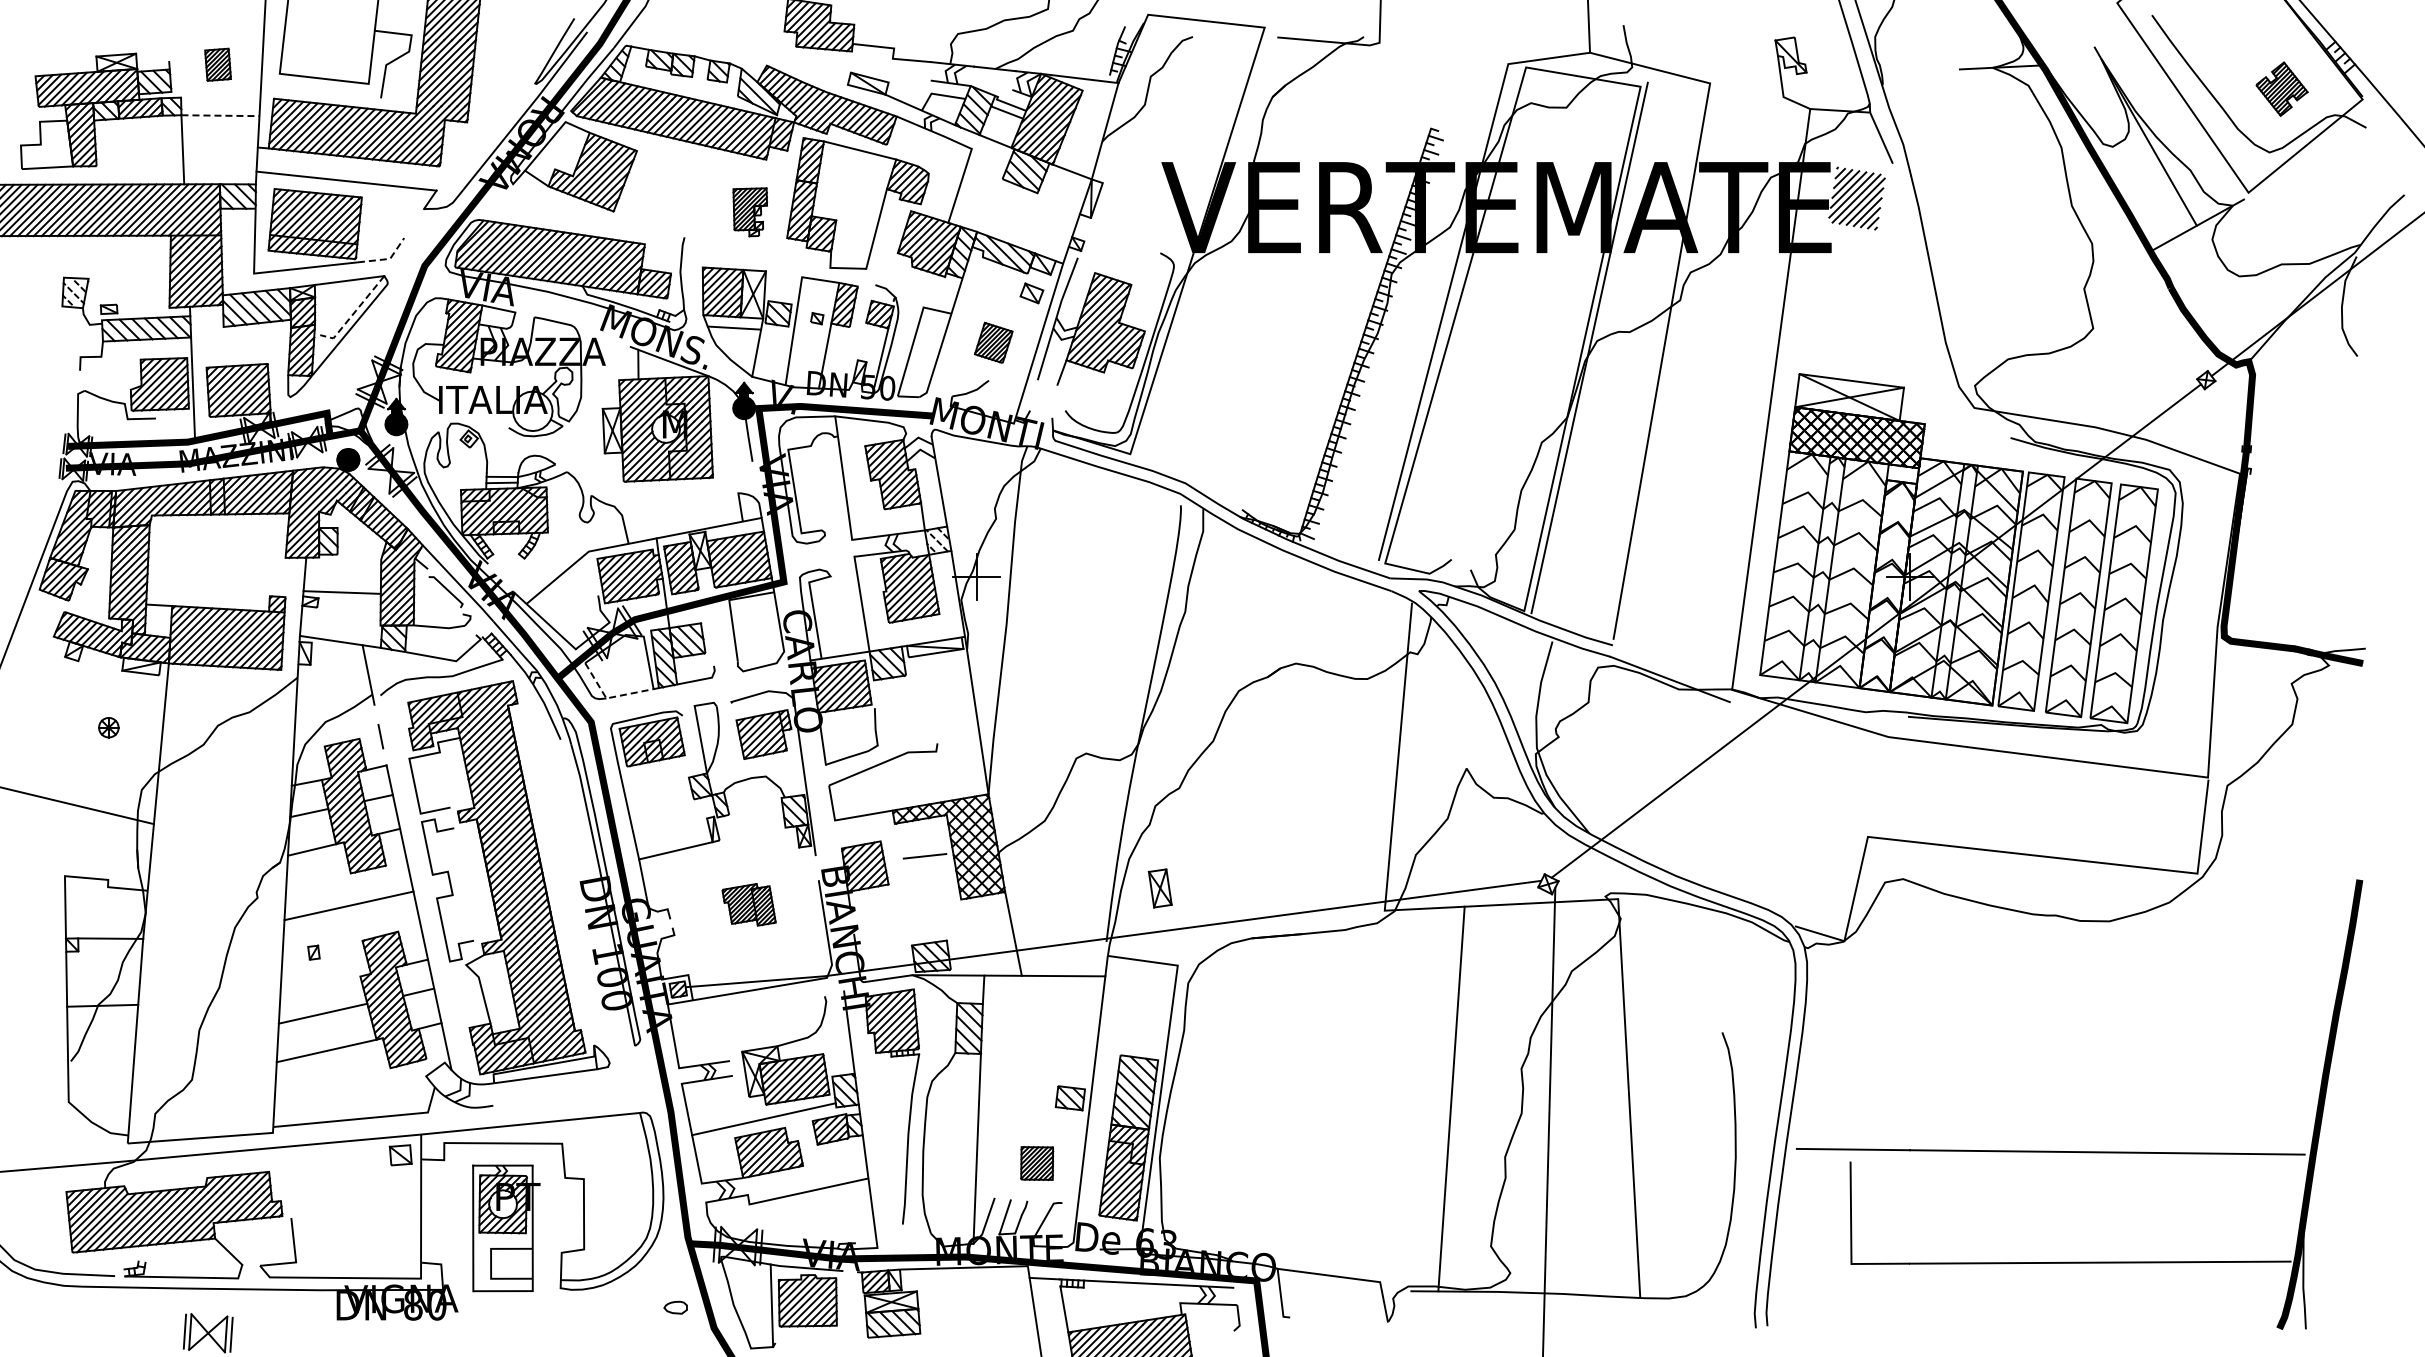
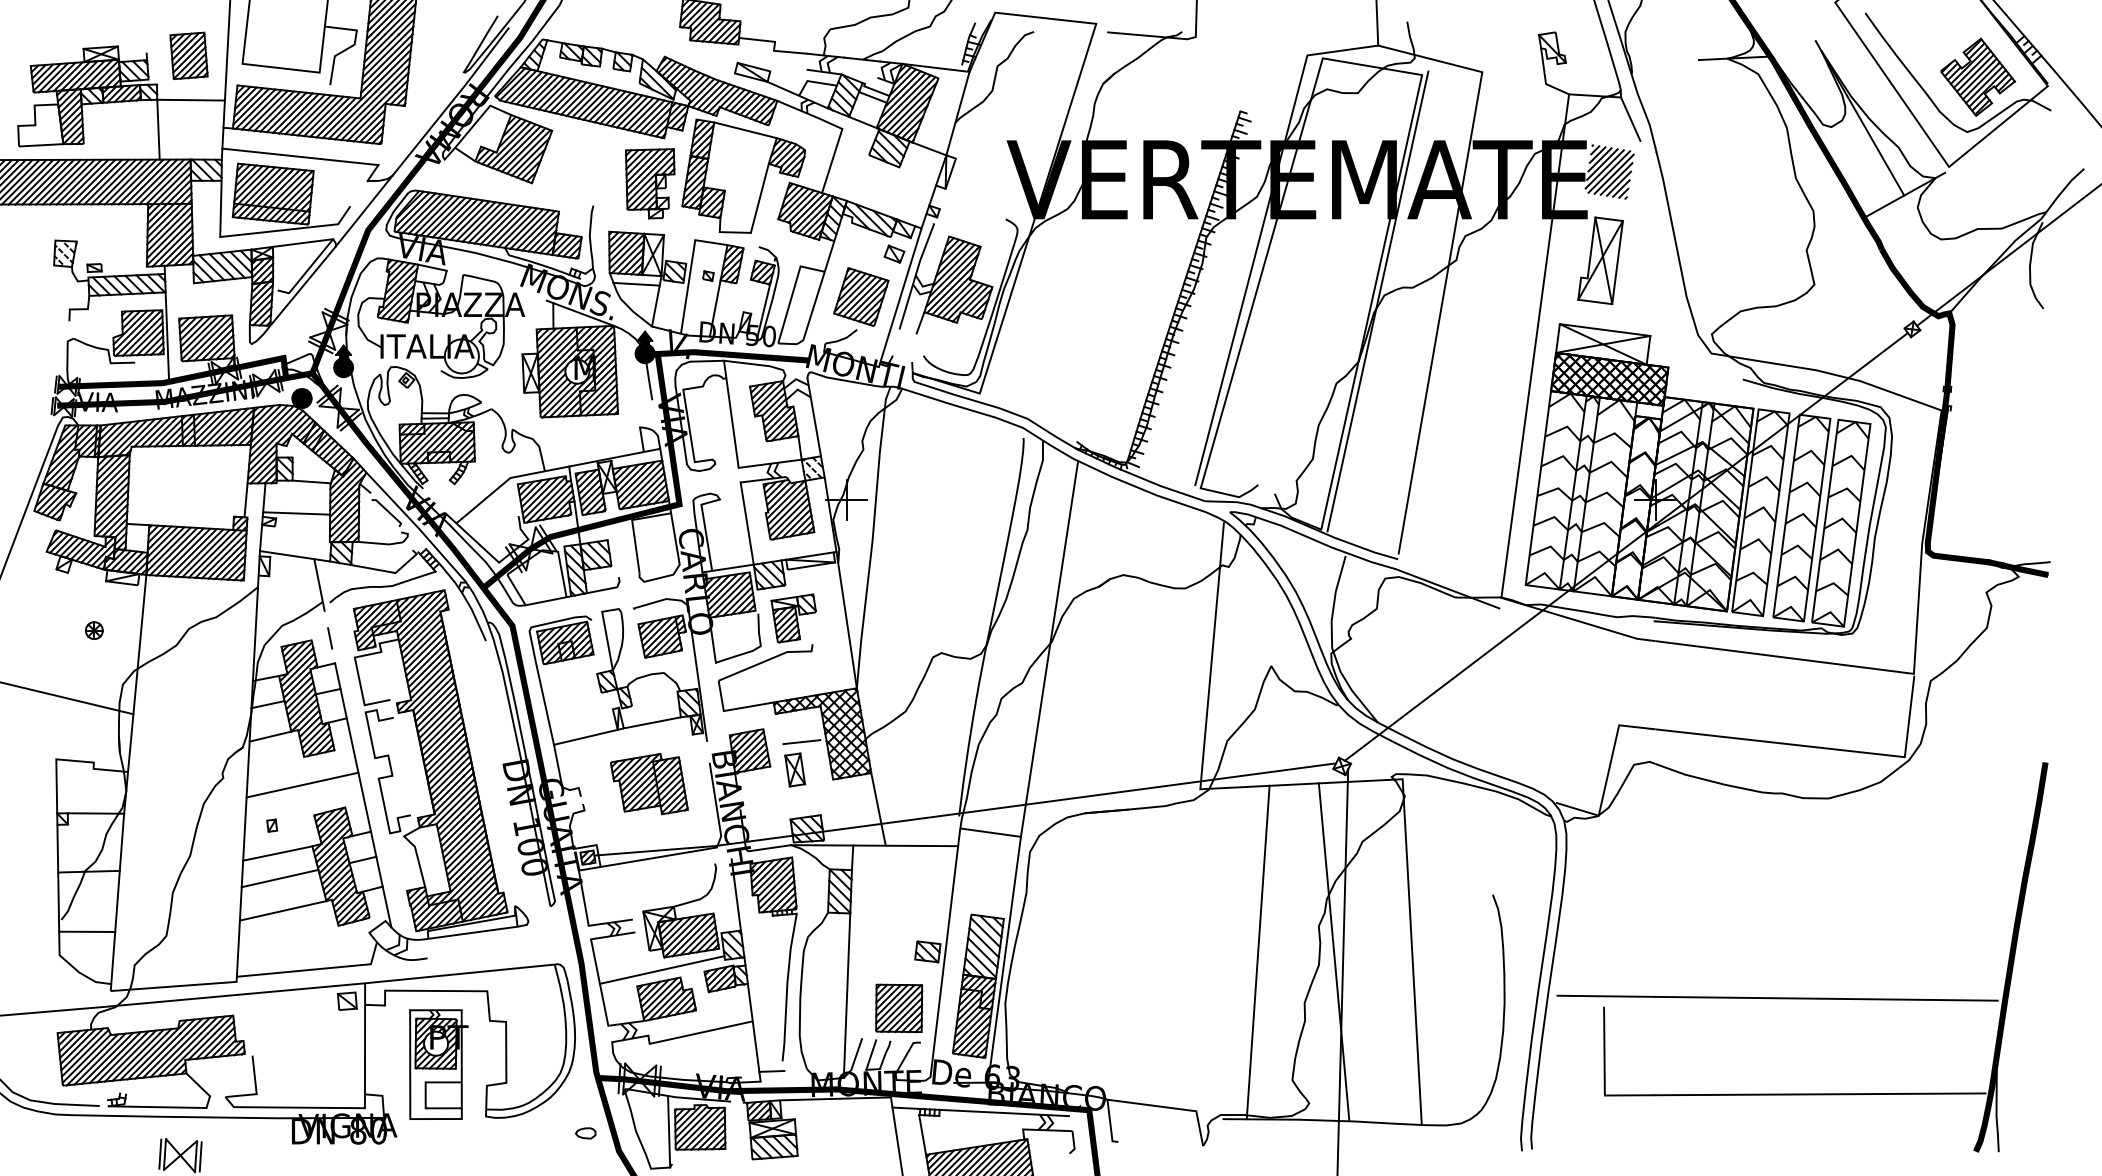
part: (217, 64) -> (188, 55), size x1.67
part: (2281, 88) -> (1977, 76), size x1.67
line: (220, 115) -> (191, 99), dashed -> solid
part: (750, 212) -> (650, 184), size x1.67
line: (420, 243) -> (364, 210), added
line: (387, 259) -> (335, 224), dashed -> solid
part: (1846, 300) -> (1600, 260), added
line: (354, 313) -> (307, 271), dashed -> solid
part: (993, 342) -> (861, 296), size x1.67
line: (359, 555) -> (311, 481), added
line: (283, 576) -> (245, 499), added
line: (612, 697) -> (530, 604), dashed -> solid
part: (915, 713) -> (793, 618), added
line: (1210, 748) -> (1049, 648), added
line: (752, 833) -> (652, 722), added
part: (1159, 888) -> (794, 770), moved
part: (748, 904) -> (648, 783), size x1.67
line: (320, 984) -> (277, 853), added
line: (100, 1075) -> (87, 932), added
line: (1538, 1098) -> (1333, 952), added
part: (1036, 1163) -> (898, 1008), size x1.67
line: (890, 1235) -> (771, 1070), added

